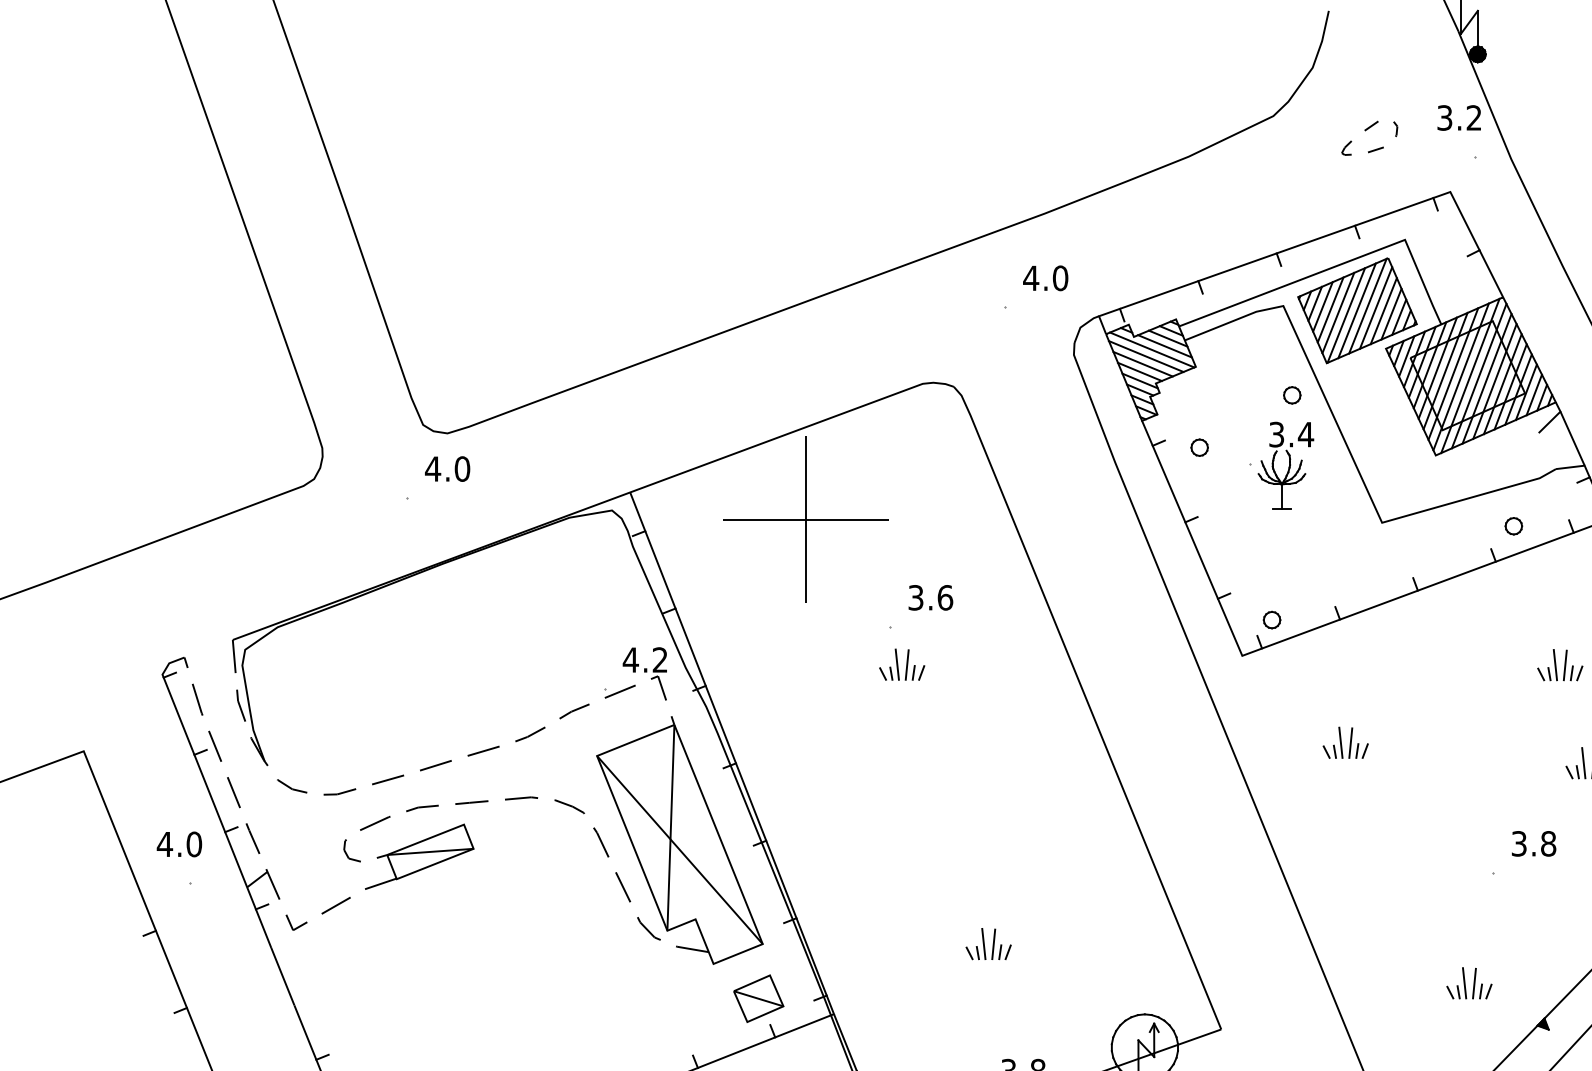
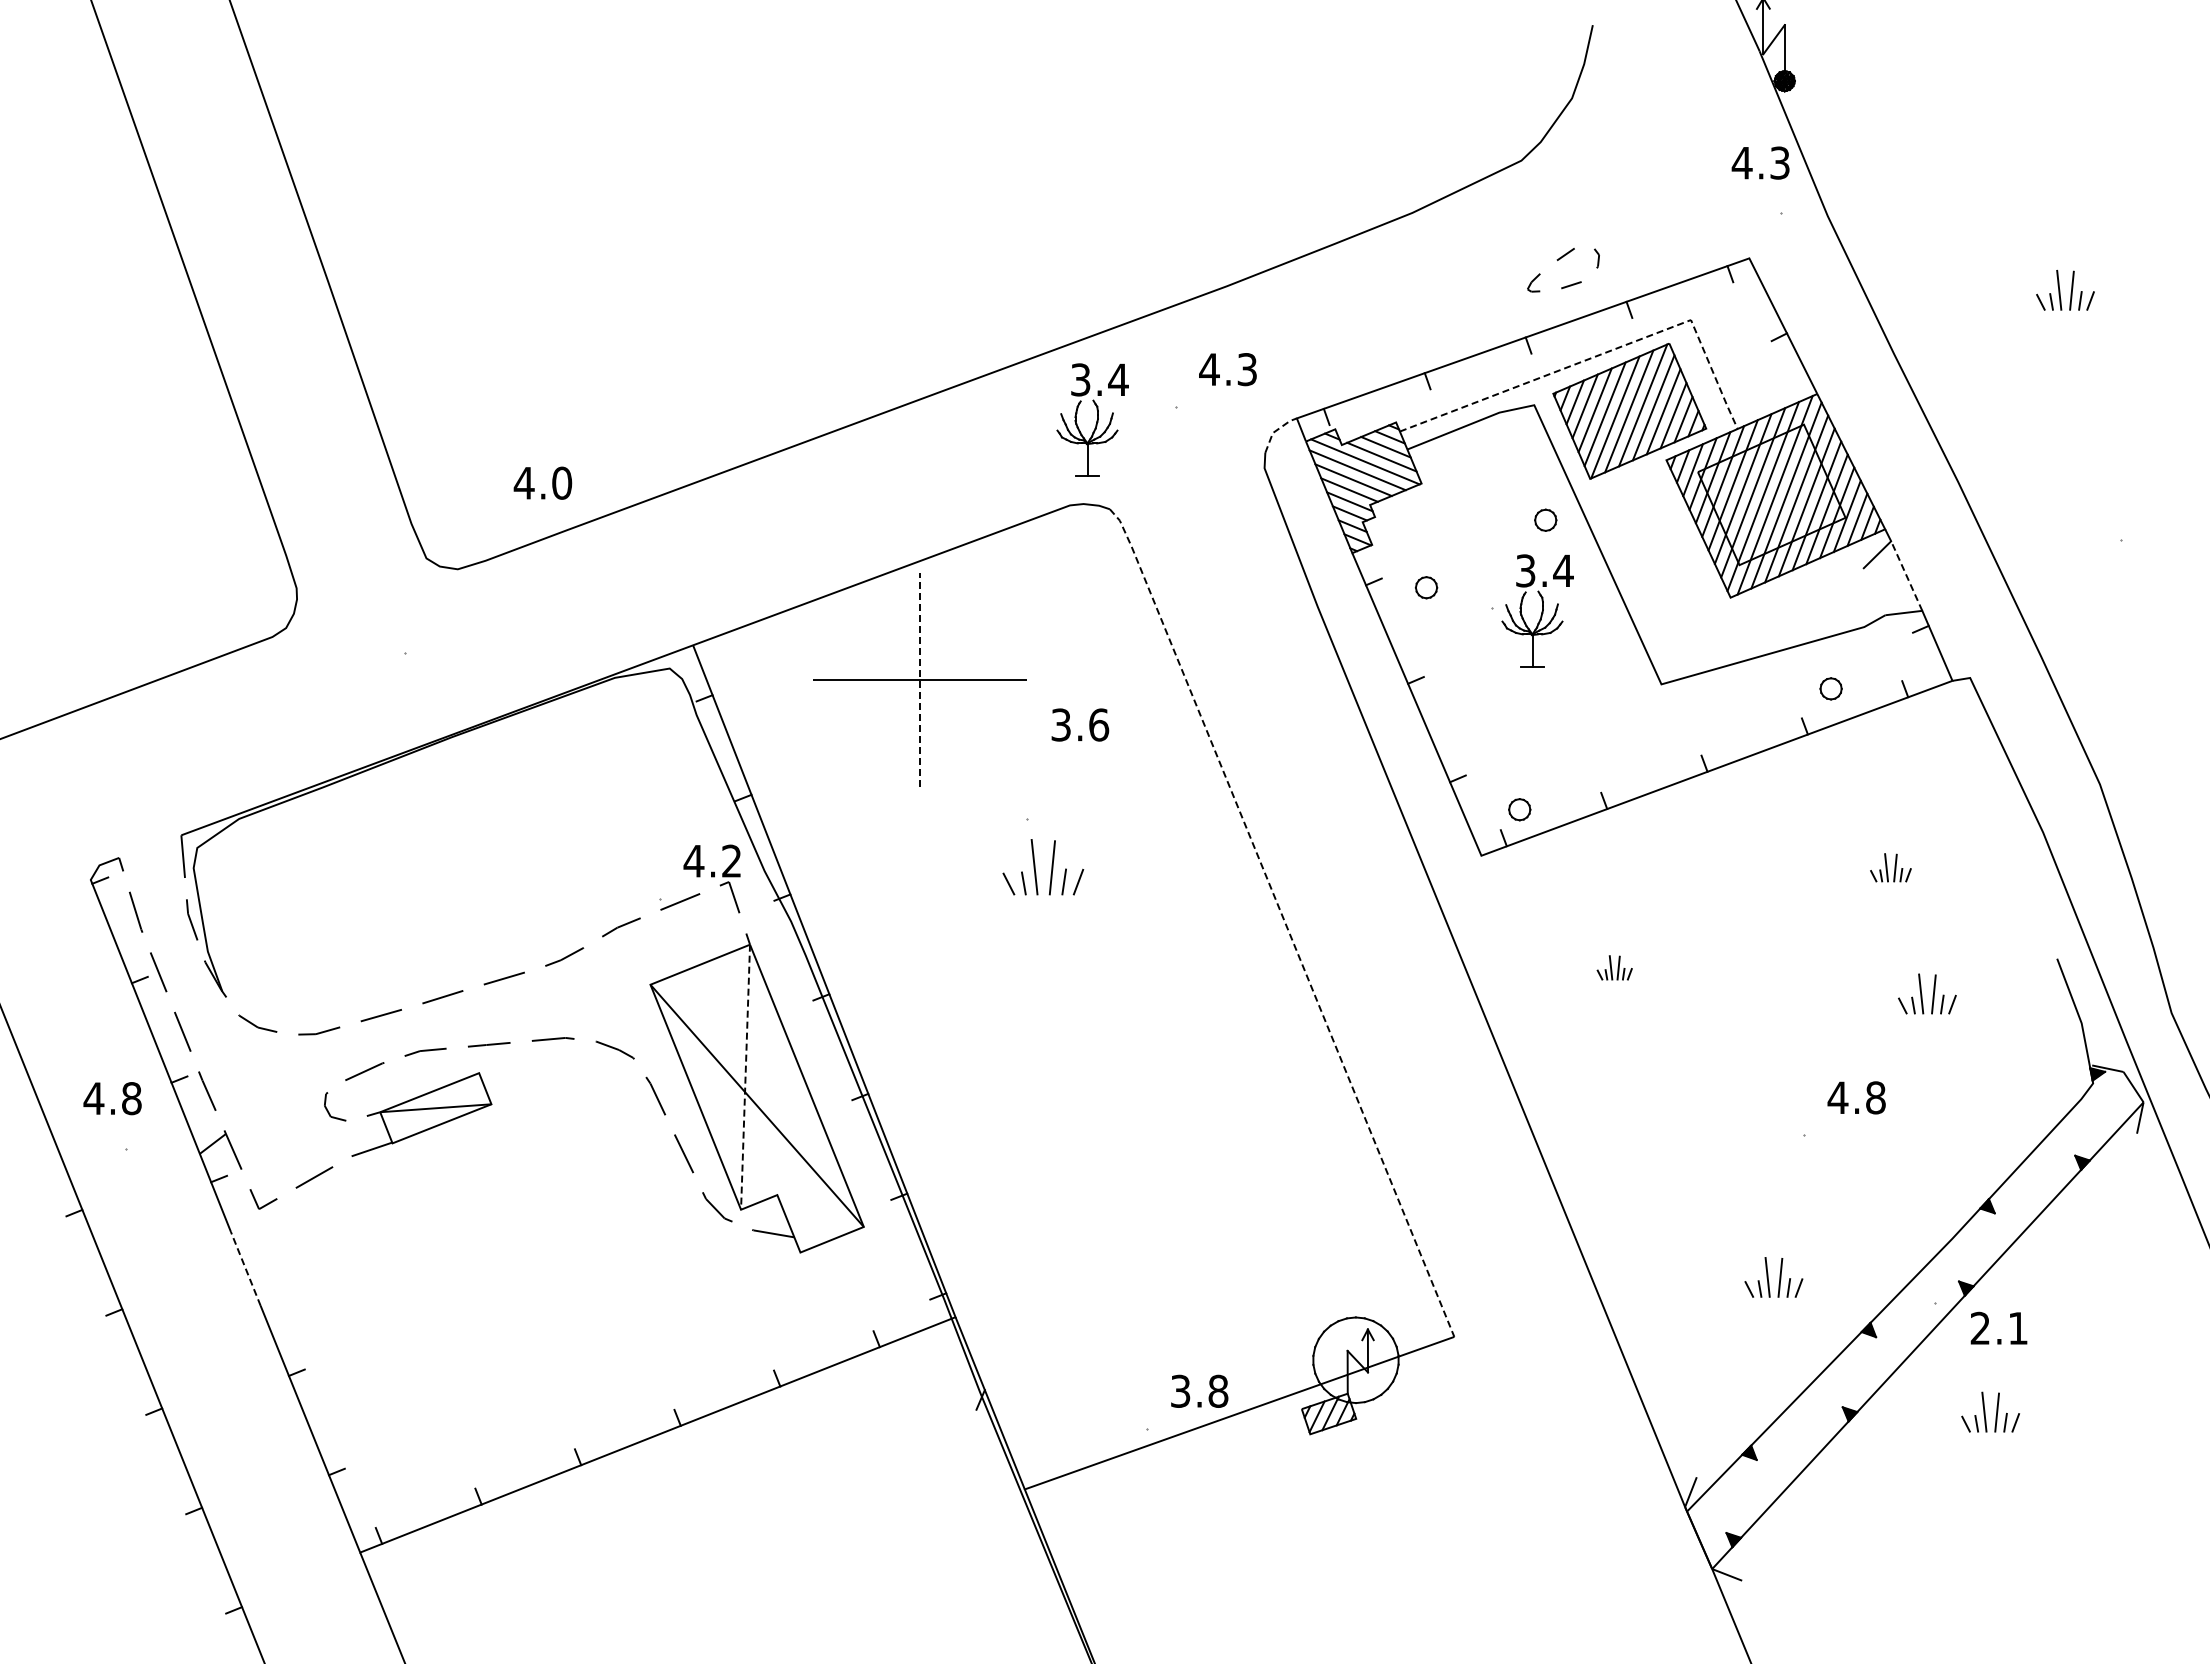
text: (1459, 117) -> (1760, 162), 3.2 -> 4.3
part: (1365, 131) -> (1557, 261), moved
line: (1336, 266) -> (1602, 354), solid -> dashed
text: (1060, 278) -> (1247, 369), 4.0 -> 4.3
part: (940, 317) -> (1092, 419), added
line: (1083, 325) -> (1276, 430), solid -> dashed
line: (1572, 438) -> (1906, 575), solid -> dashed
text: (447, 468) -> (542, 482), moved
line: (805, 518) -> (919, 679), solid -> dashed
text: (931, 597) -> (1080, 724), moved
part: (902, 664) -> (1043, 866), size x1.4
part: (1559, 664) -> (1890, 867), size x0.7
line: (1089, 706) -> (1284, 920), solid -> dashed
part: (1345, 742) -> (1614, 967), size x0.6
line: (670, 828) -> (745, 1077), solid -> dashed
text: (1518, 843) -> (1837, 1097), 3.8 -> 4.8
text: (194, 844) -> (131, 1098), 4.0 -> 4.8
part: (988, 943) -> (1154, 1226), removed
line: (282, 976) -> (245, 1268), solid -> dashed
part: (758, 998) -> (858, 1297), removed

